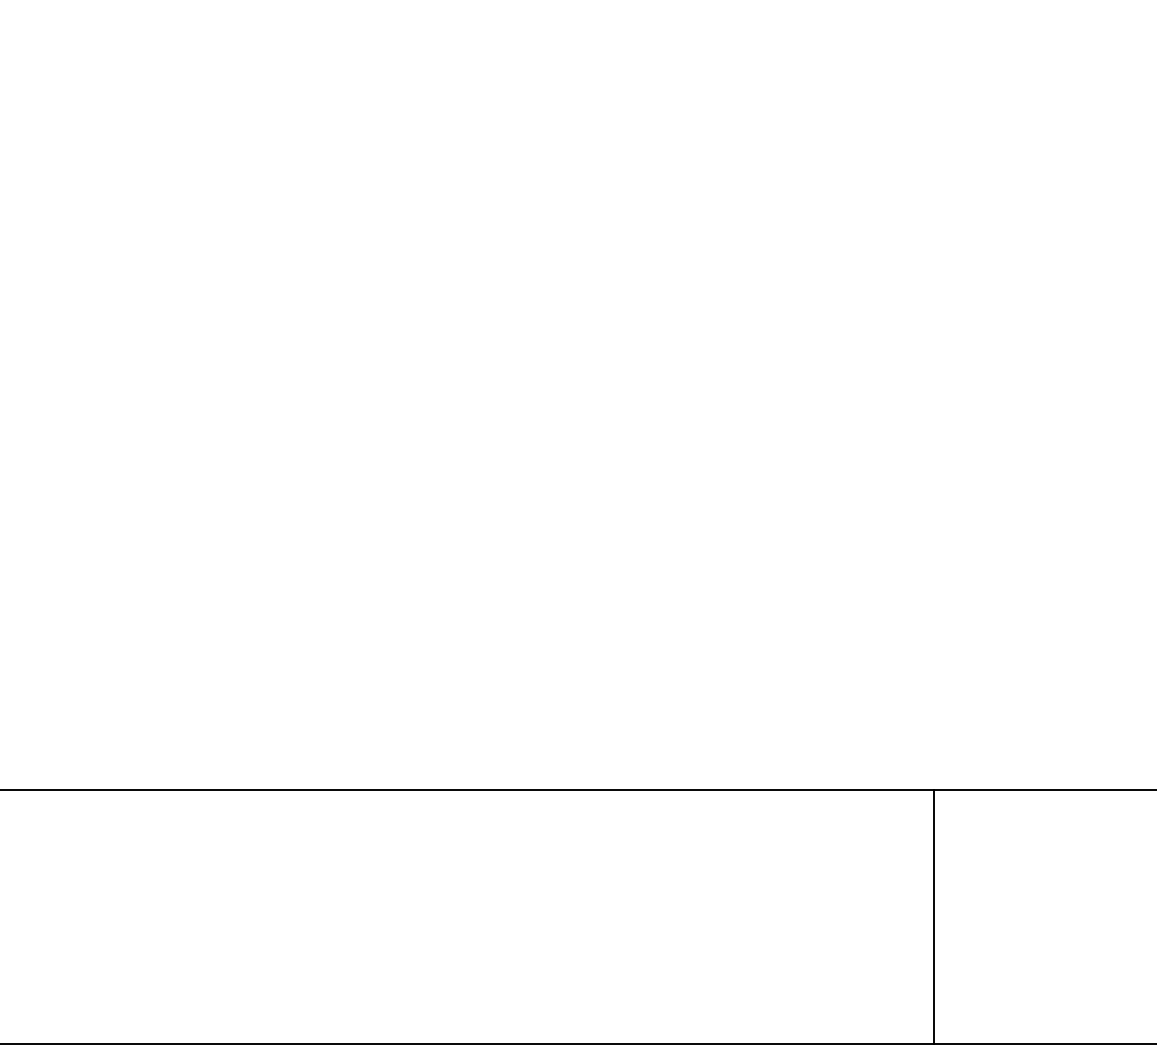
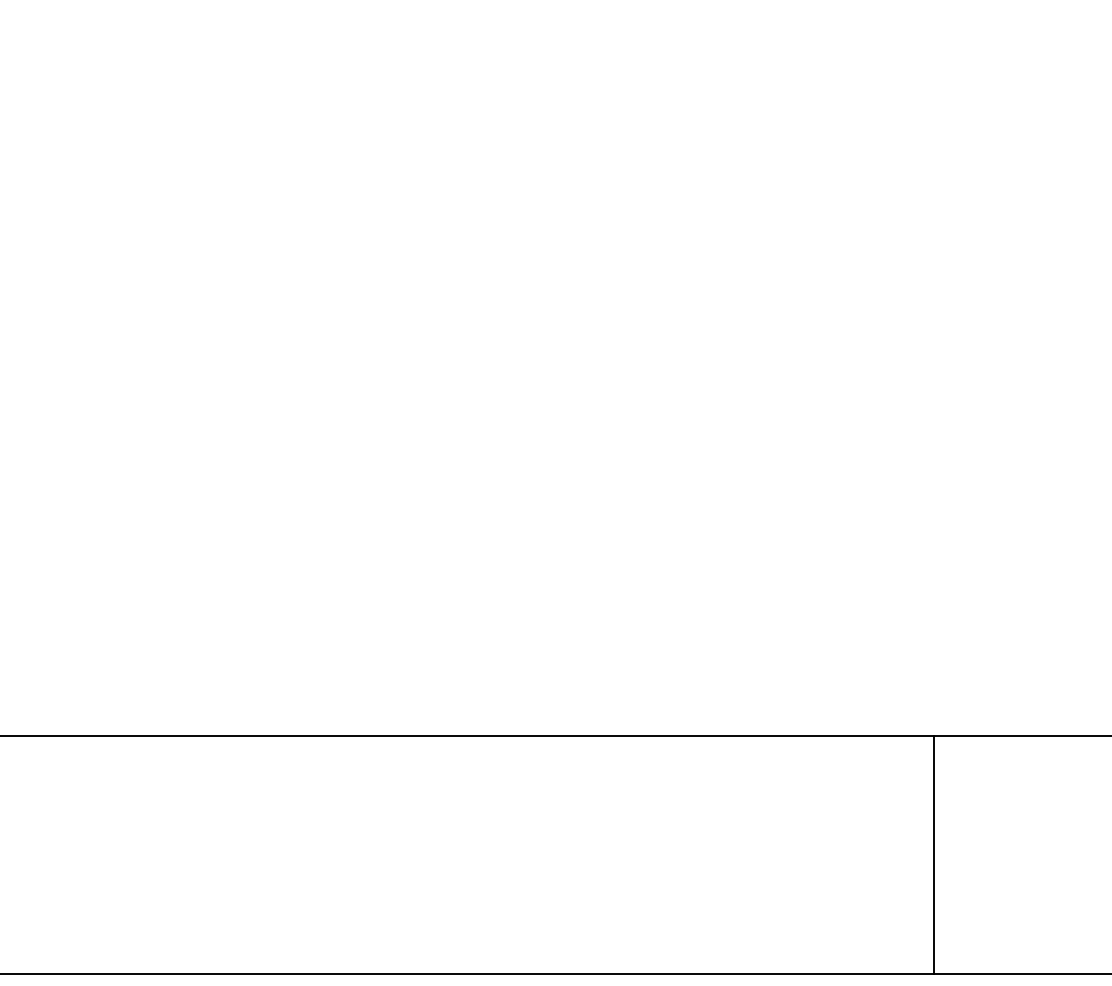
line: (933, 917) -> (933, 855), moved

